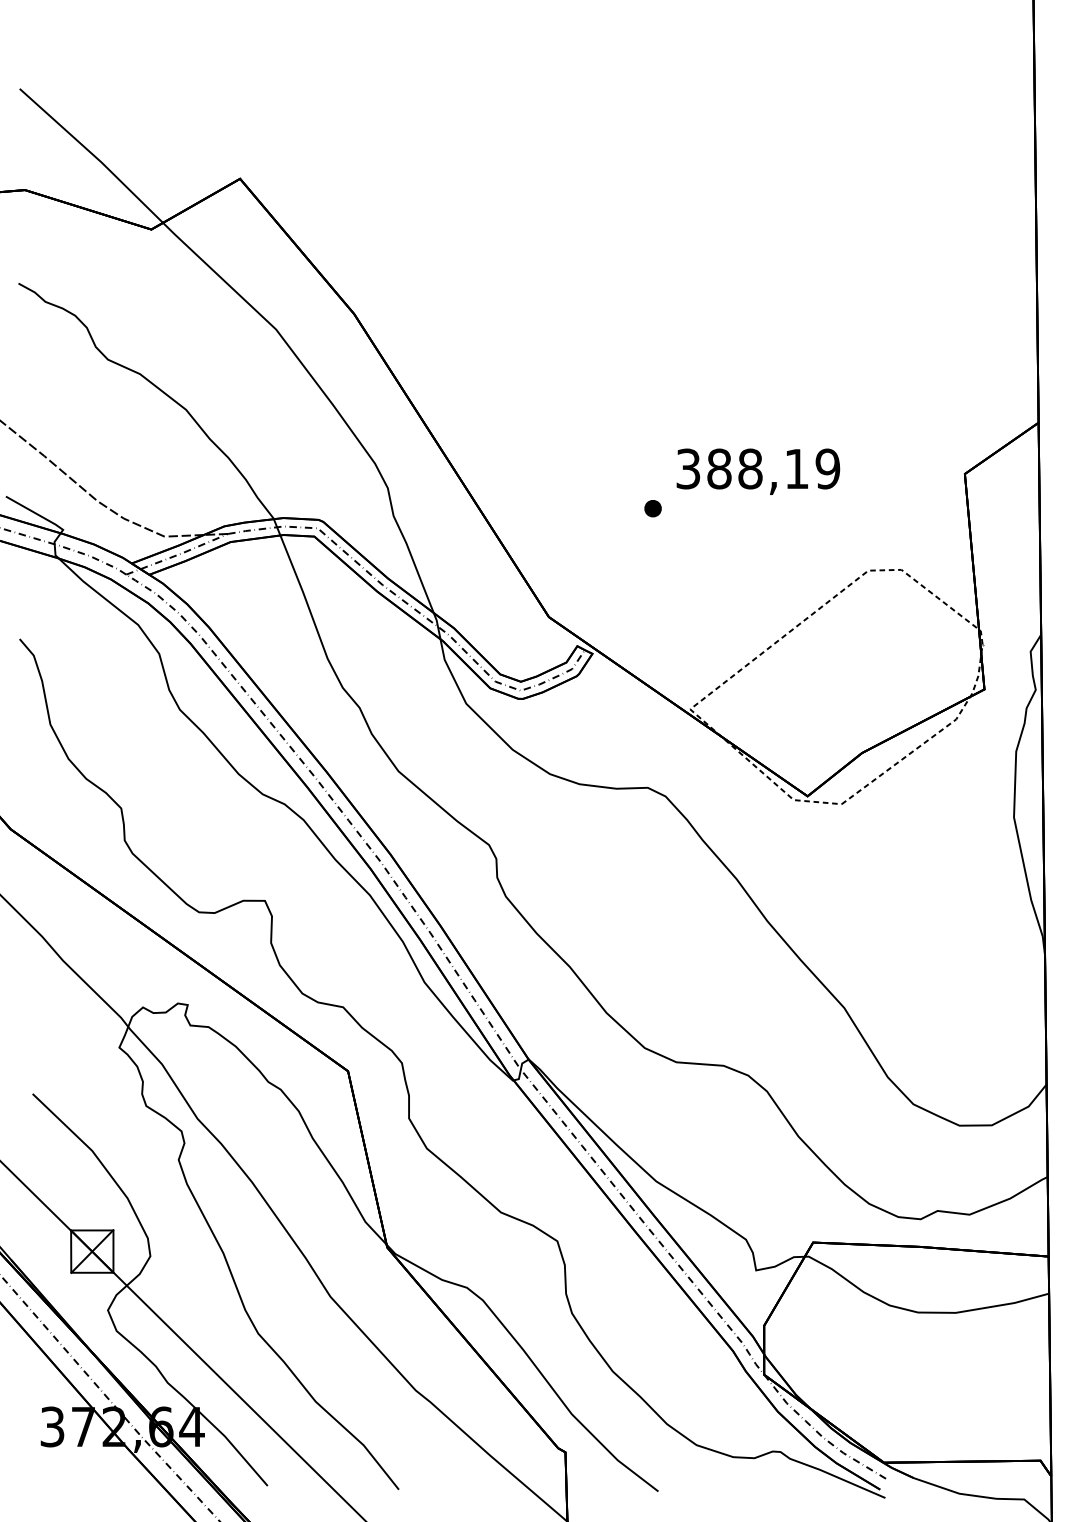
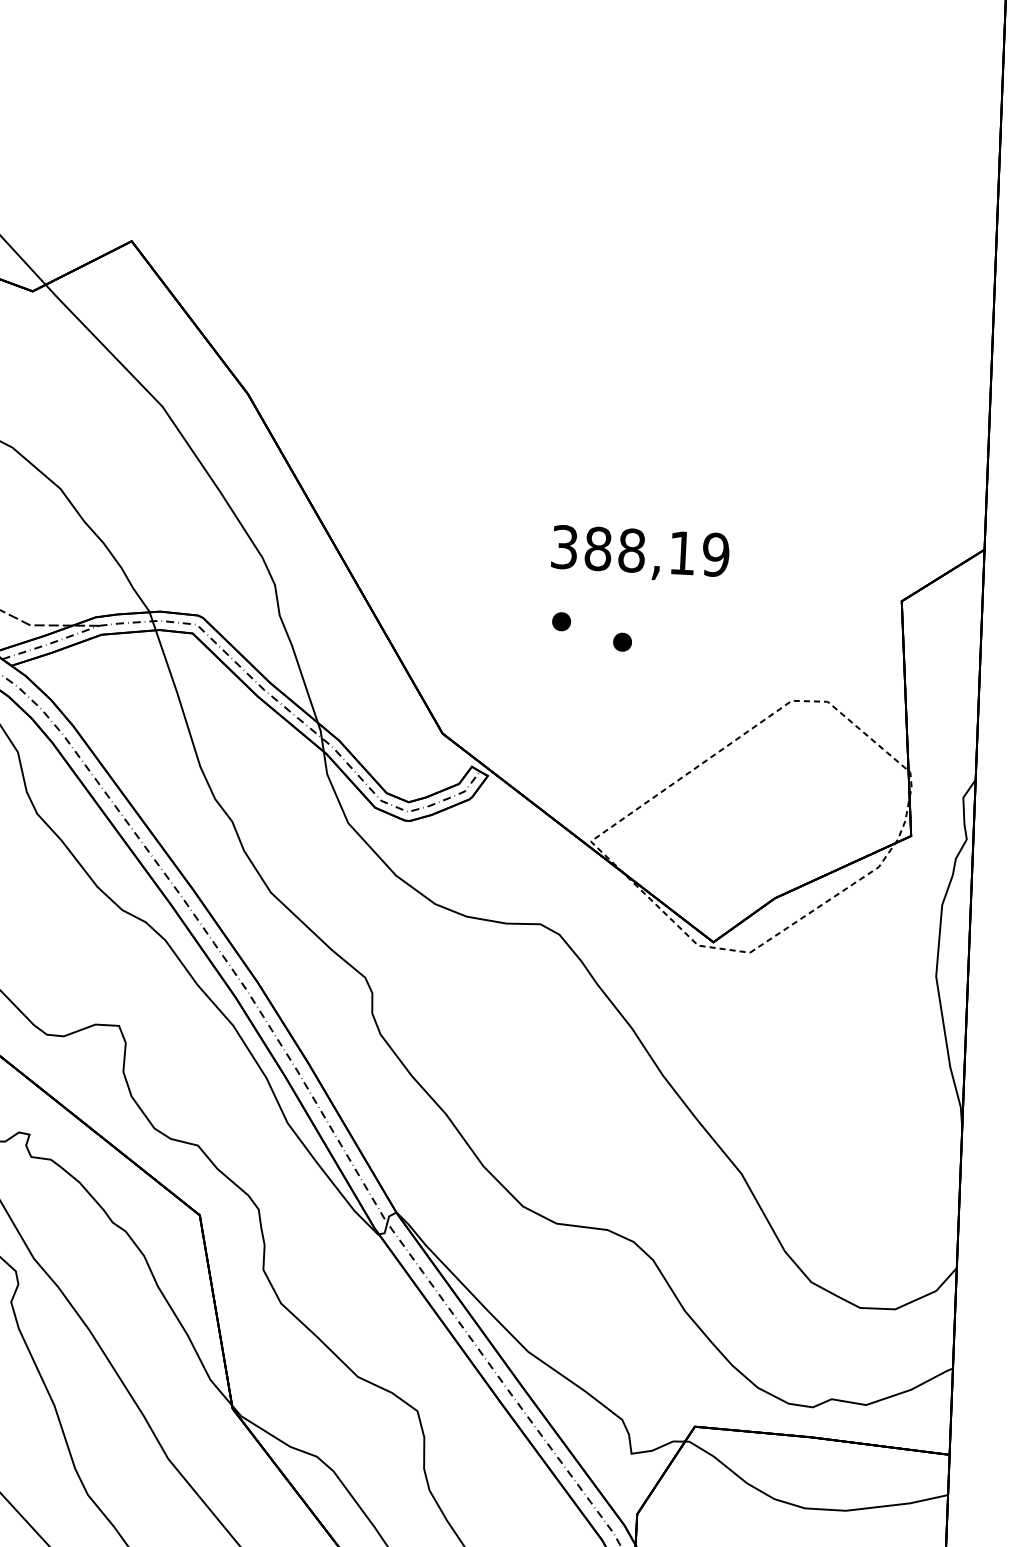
text: (758, 471) -> (640, 553), moved
part: (709, 524) -> (621, 642), added

